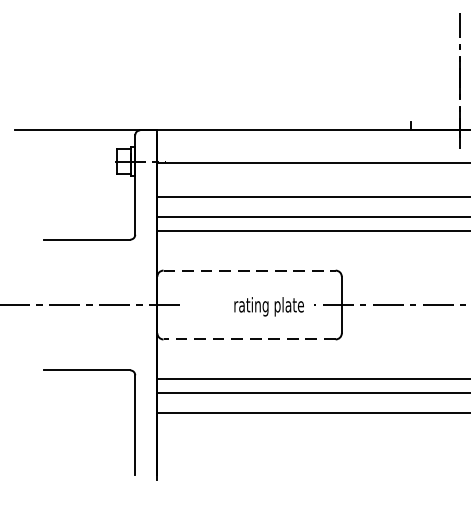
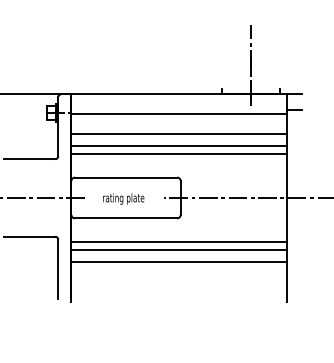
line: (250, 270) -> (126, 177), dashed -> solid
text: (268, 305) -> (123, 198), moved
line: (248, 339) -> (125, 218), dashed -> solid

